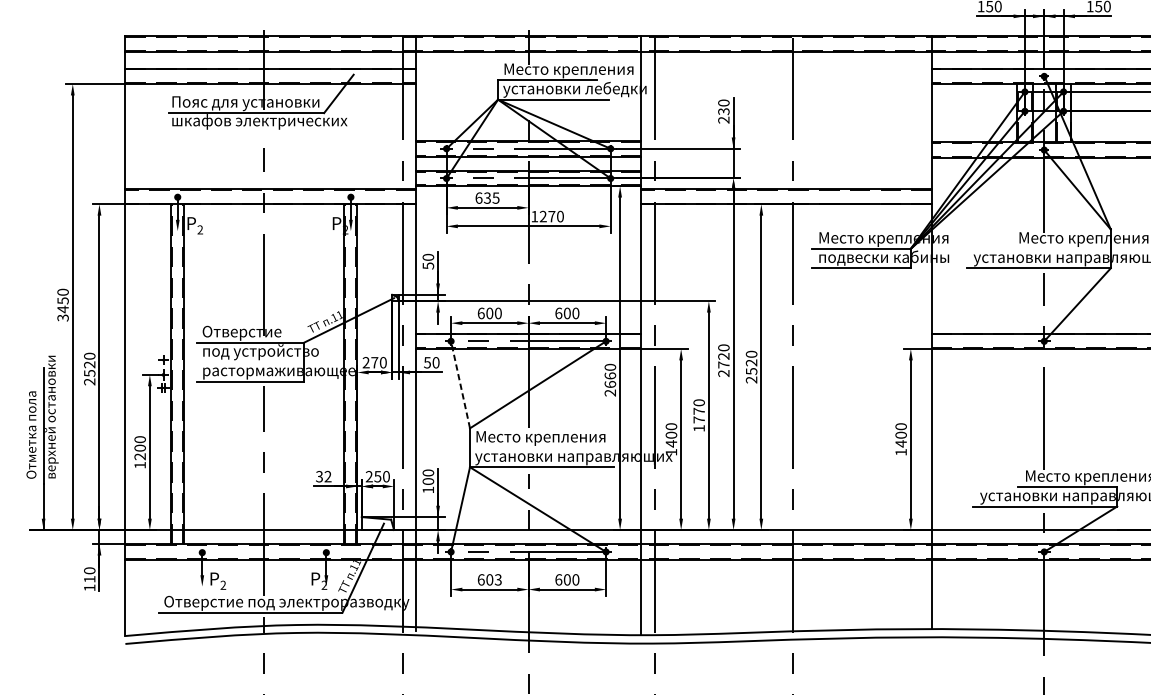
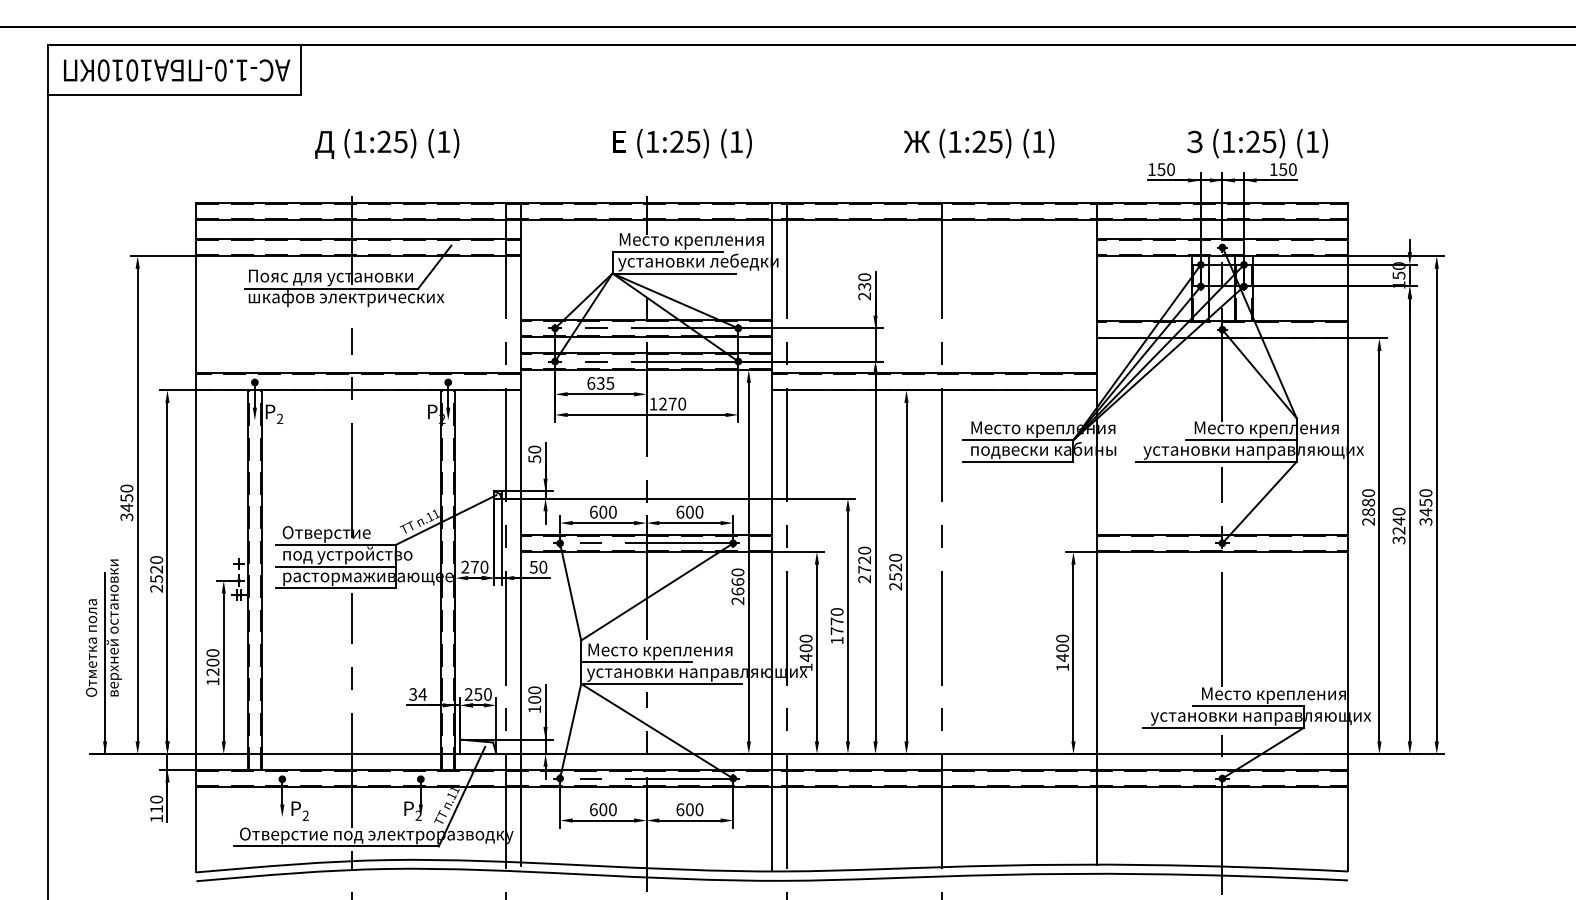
line: (1061, 249) -> (1241, 440), added
line: (249, 362) -> (335, 566), added
line: (460, 384) -> (570, 591), dashed -> solid
line: (519, 448) -> (636, 662), added
text: (327, 476) -> (422, 694), 32 -> 34
text: (498, 579) -> (612, 809), 603 -> 600

